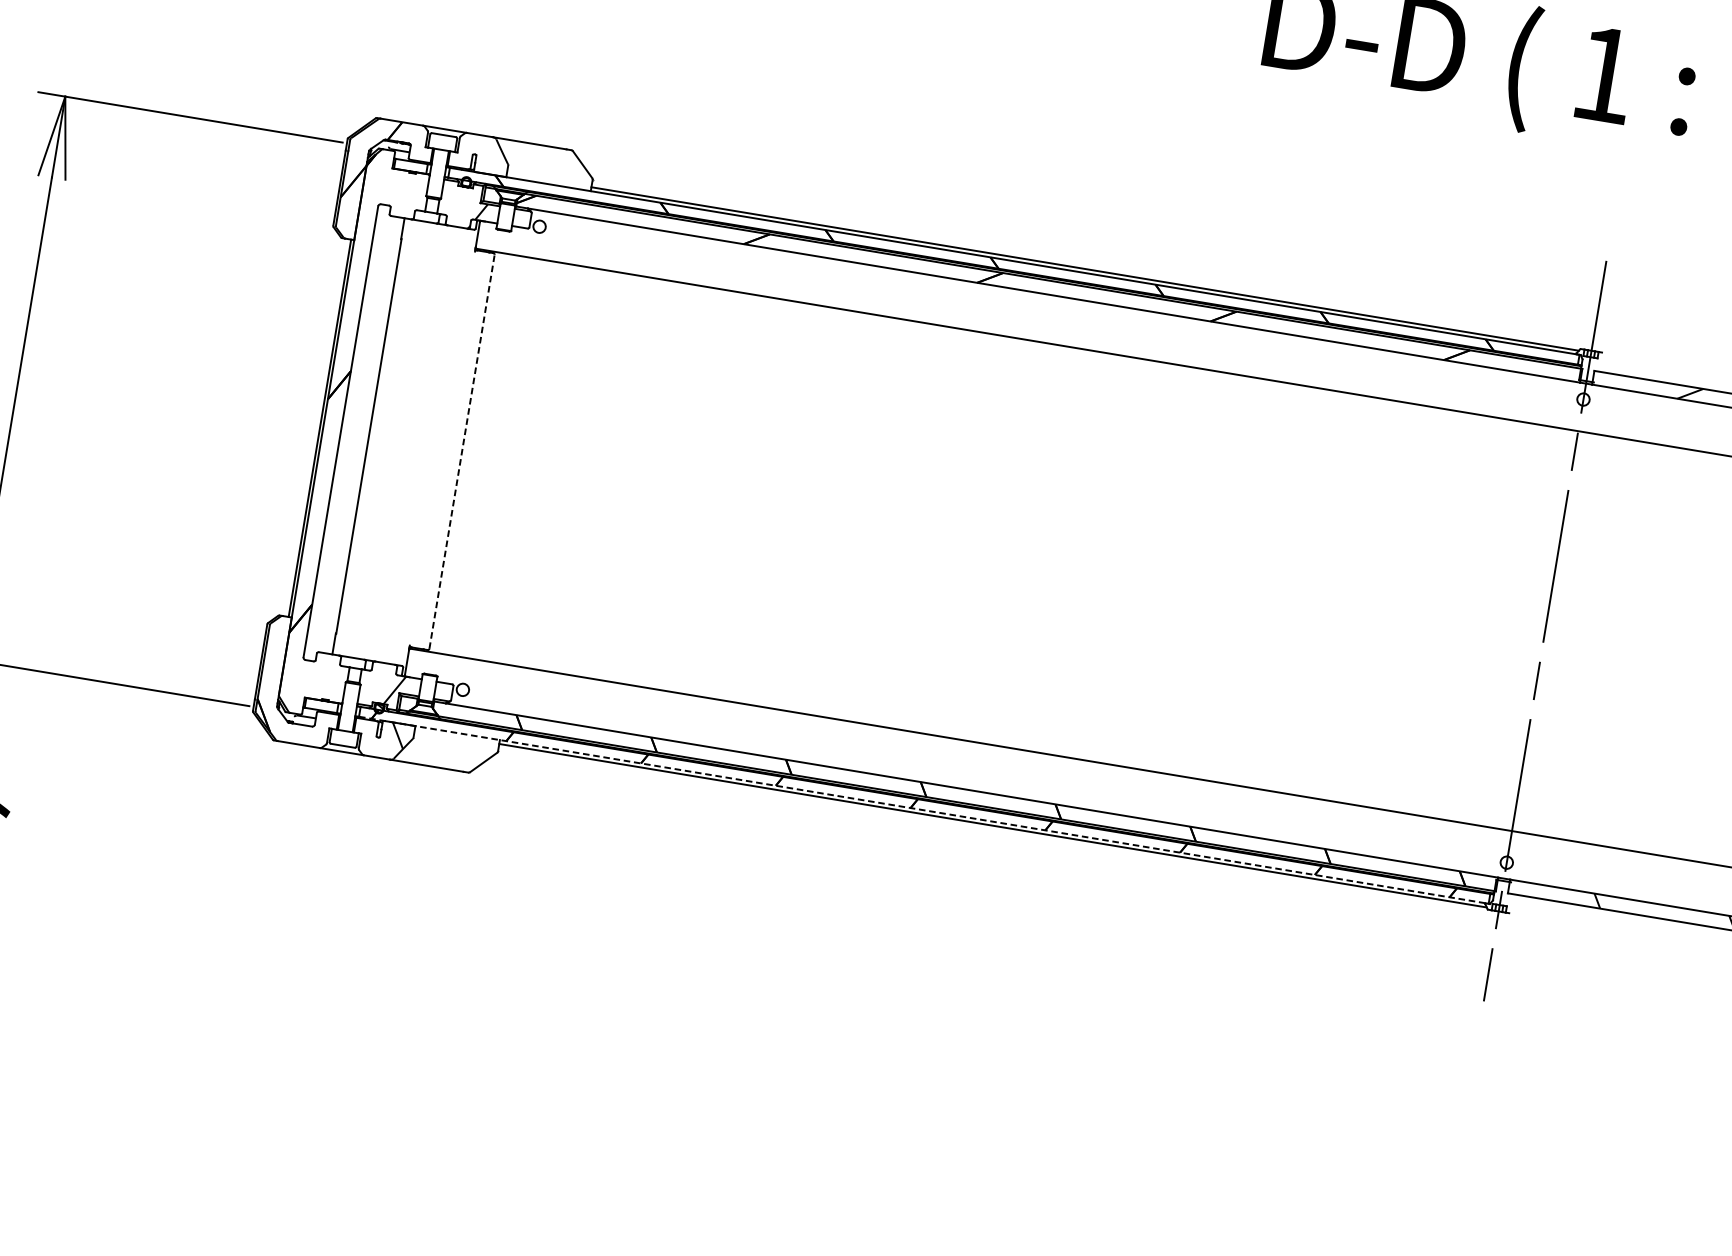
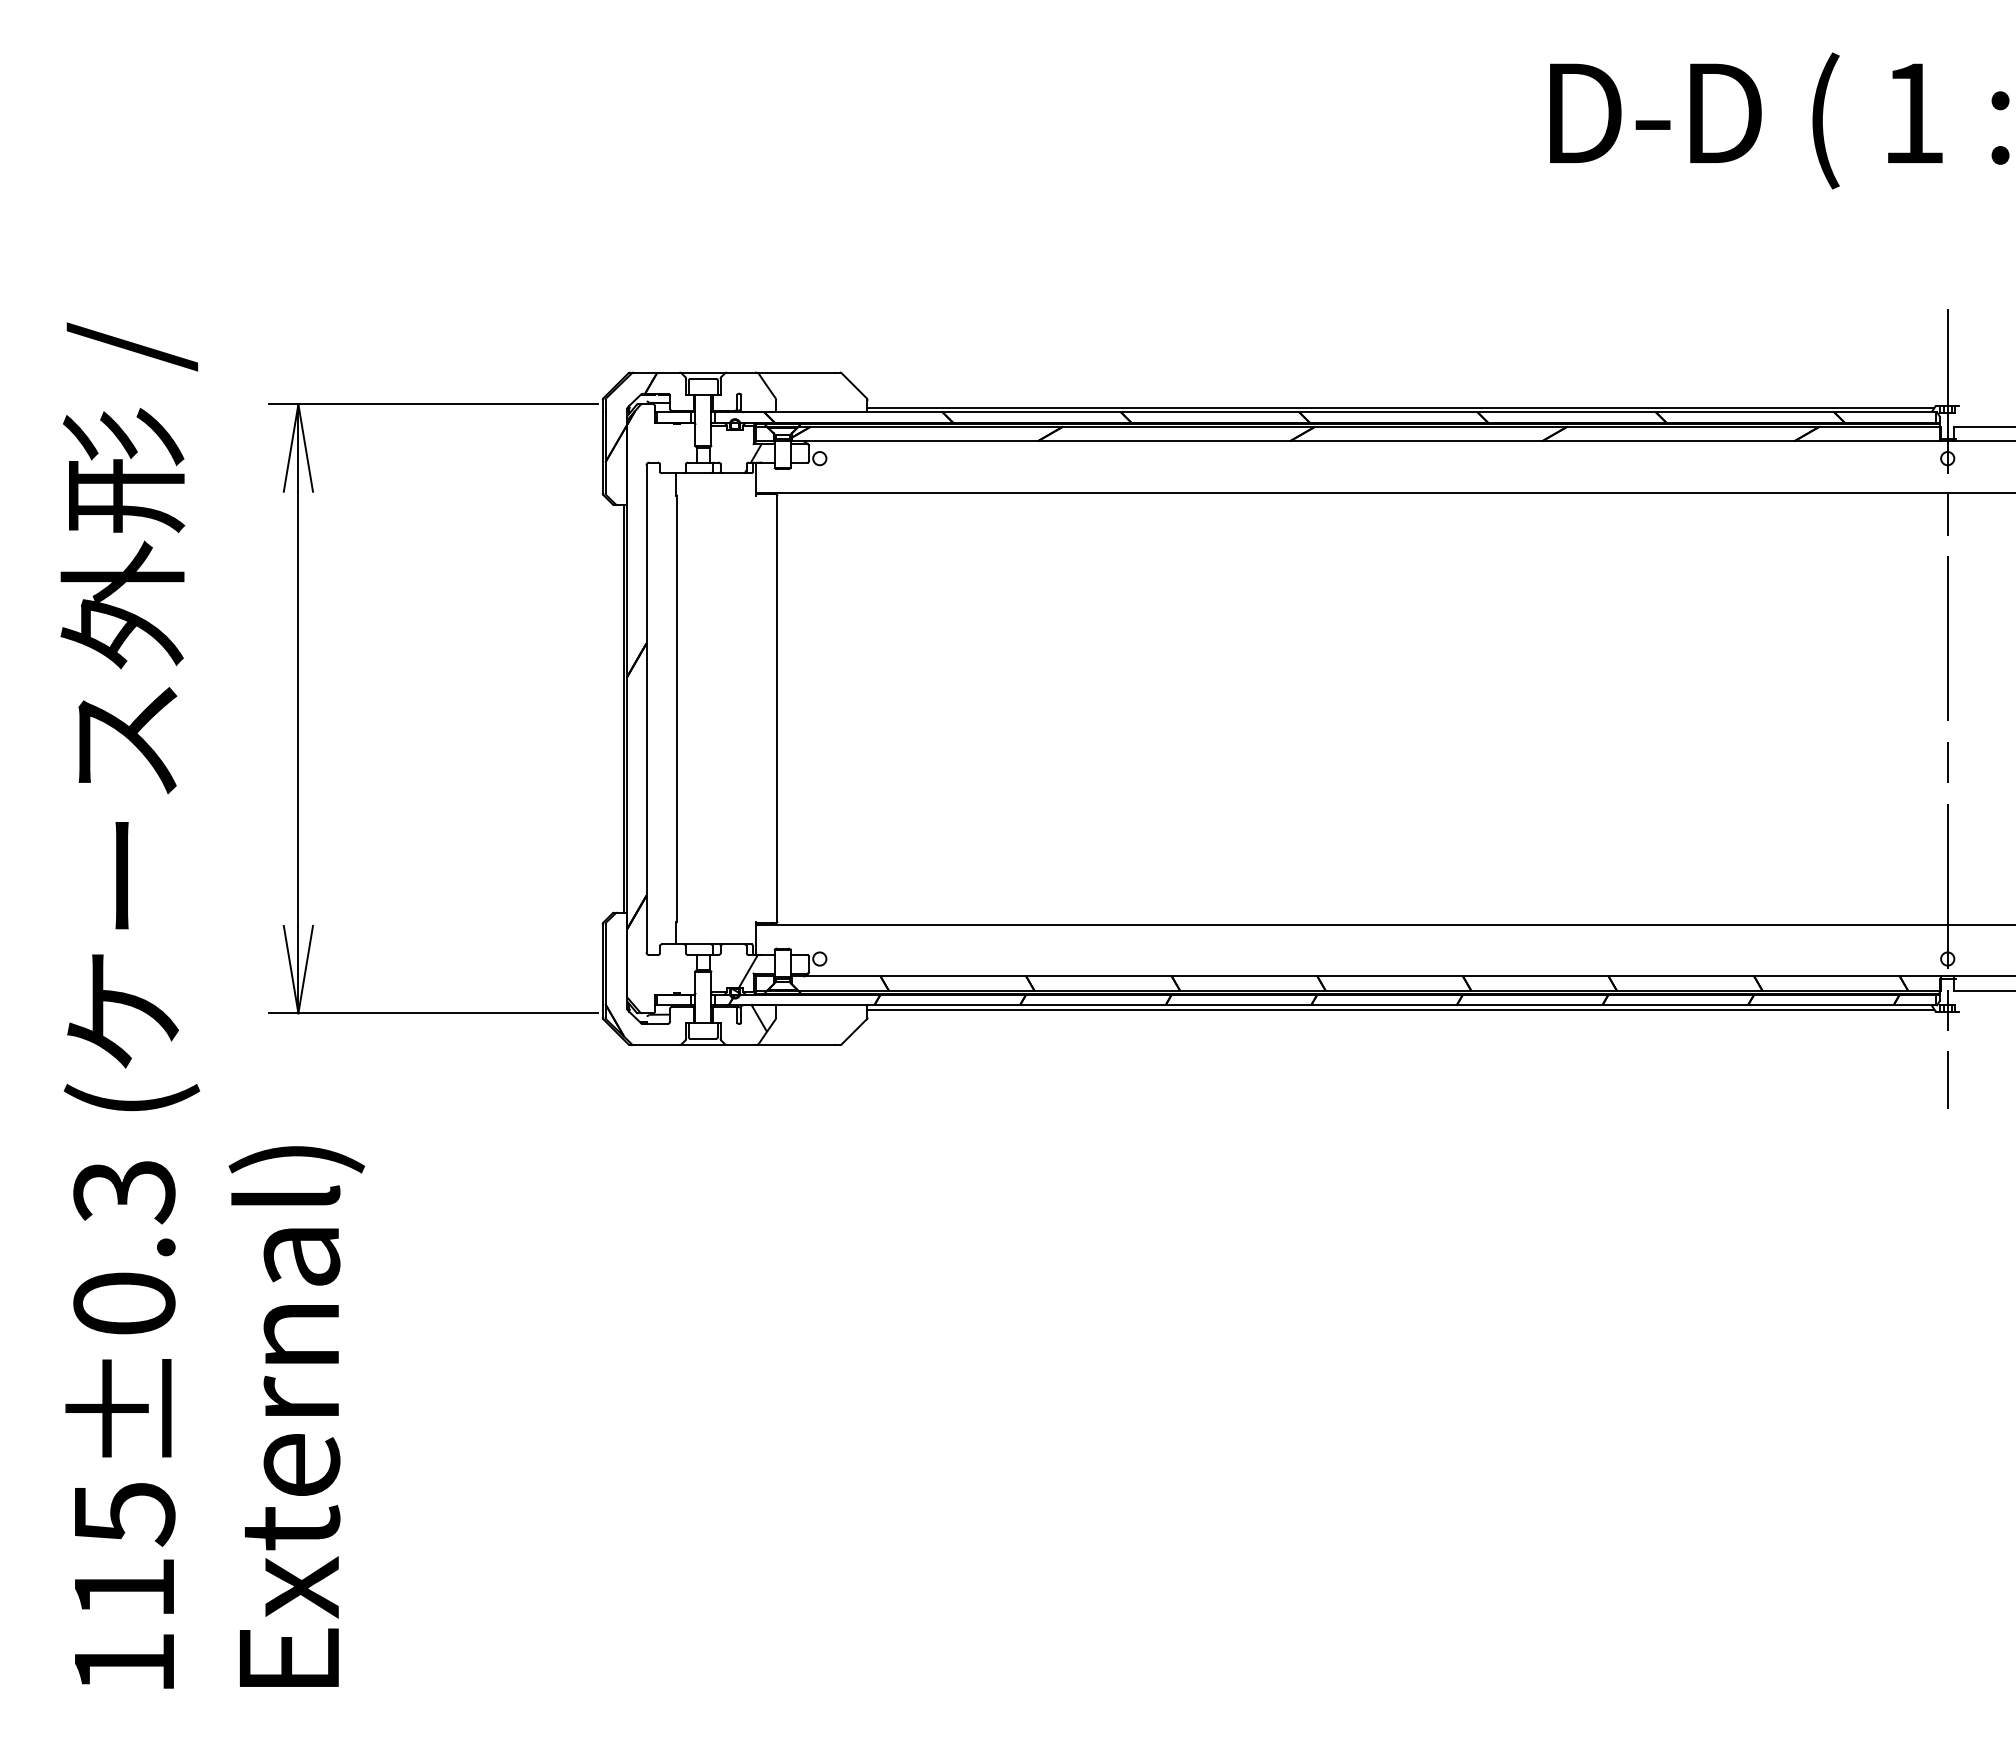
line: (462, 451) -> (777, 708), dashed -> solid
line: (924, 810) -> (1326, 1005), dashed -> solid

